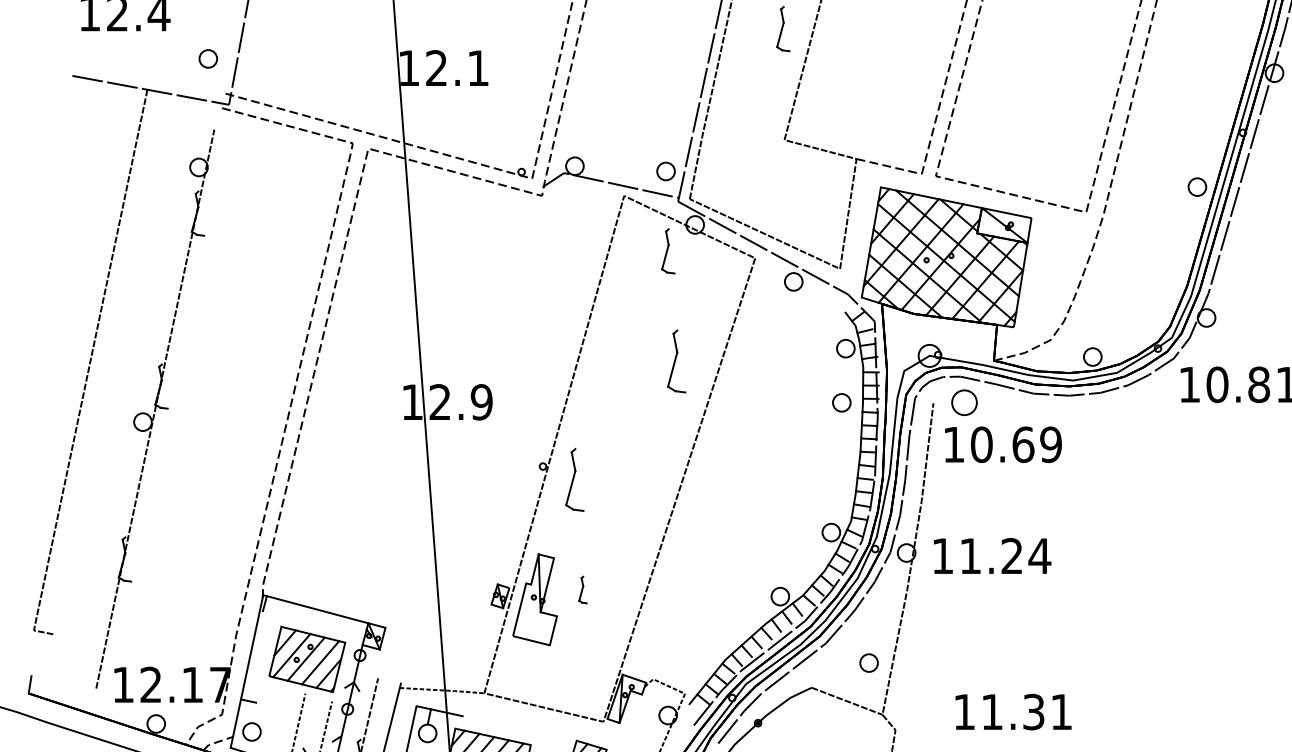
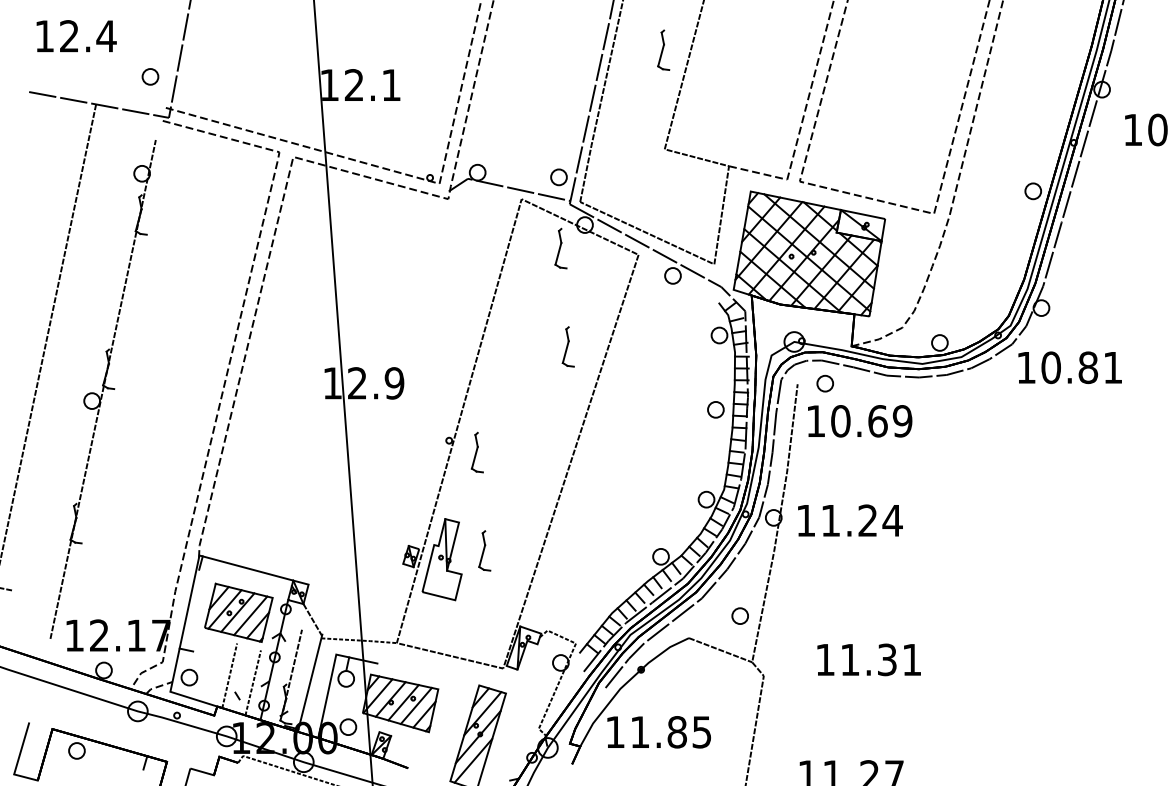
part: (675, 360) -> (567, 346), size x0.71
part: (841, 402) -> (715, 409), moved
part: (963, 402) -> (824, 383), size x0.71
part: (573, 479) -> (476, 452), size x0.71
part: (582, 589) -> (484, 550), size x1.67
line: (389, 666) -> (312, 619), added

